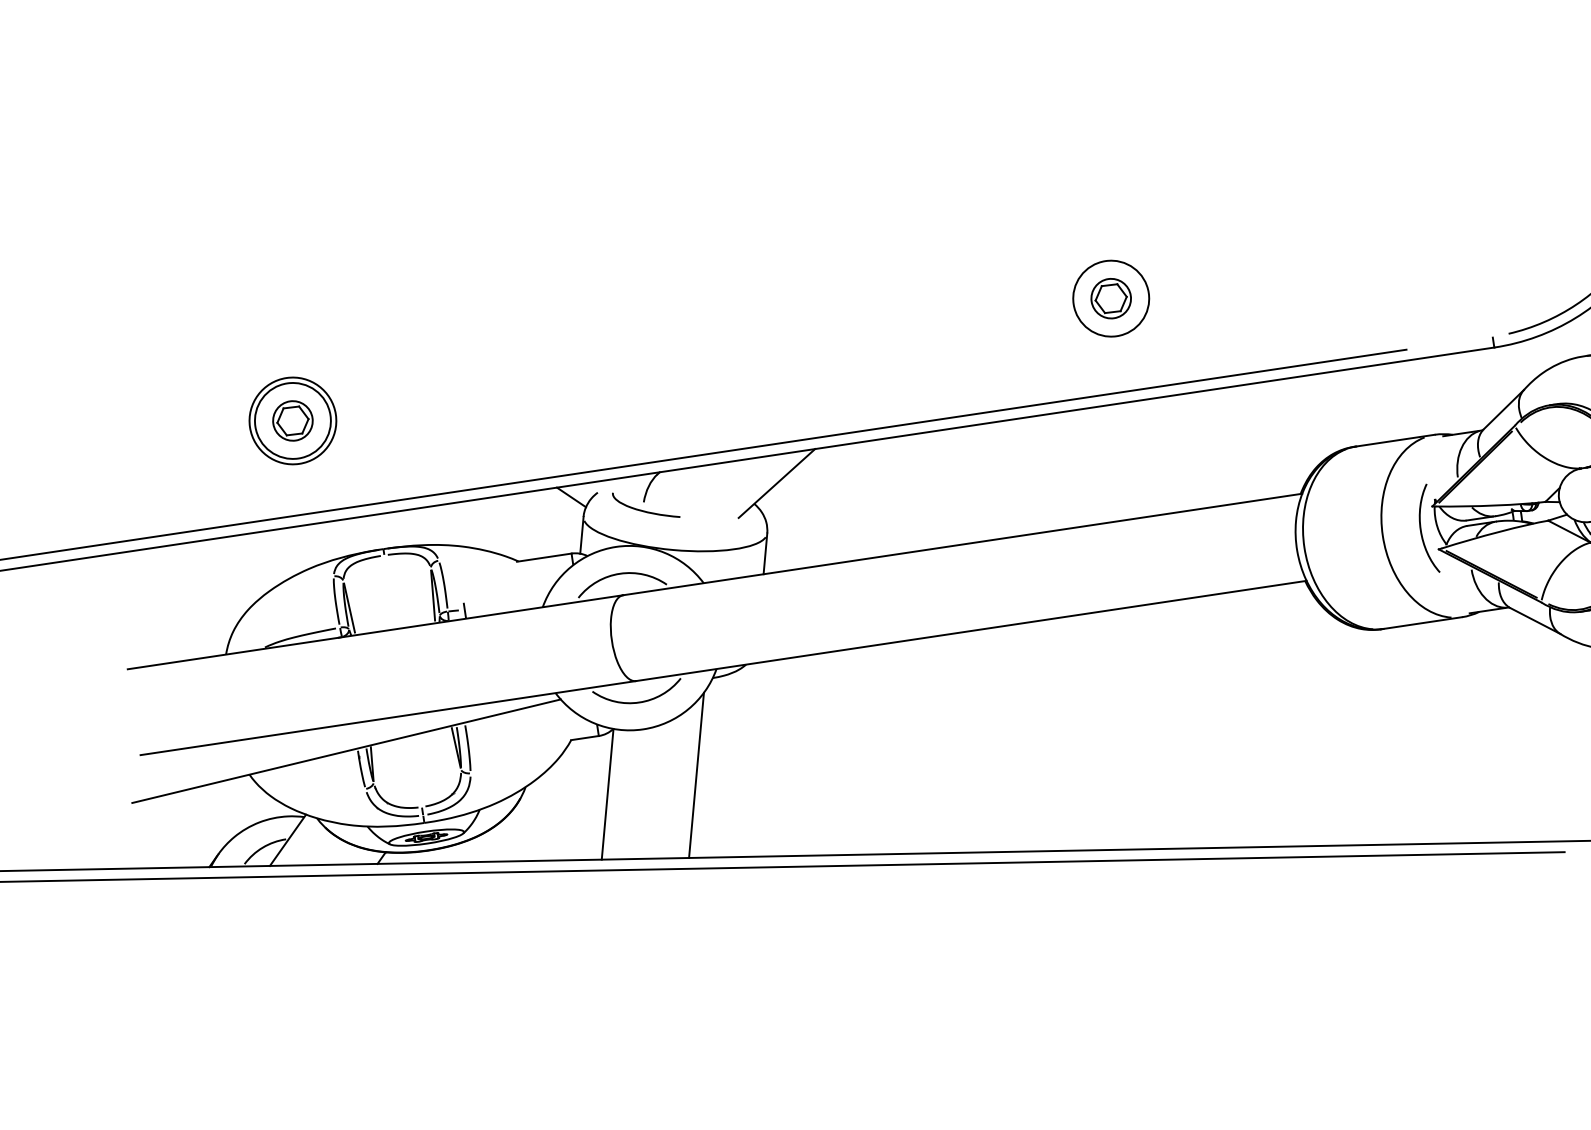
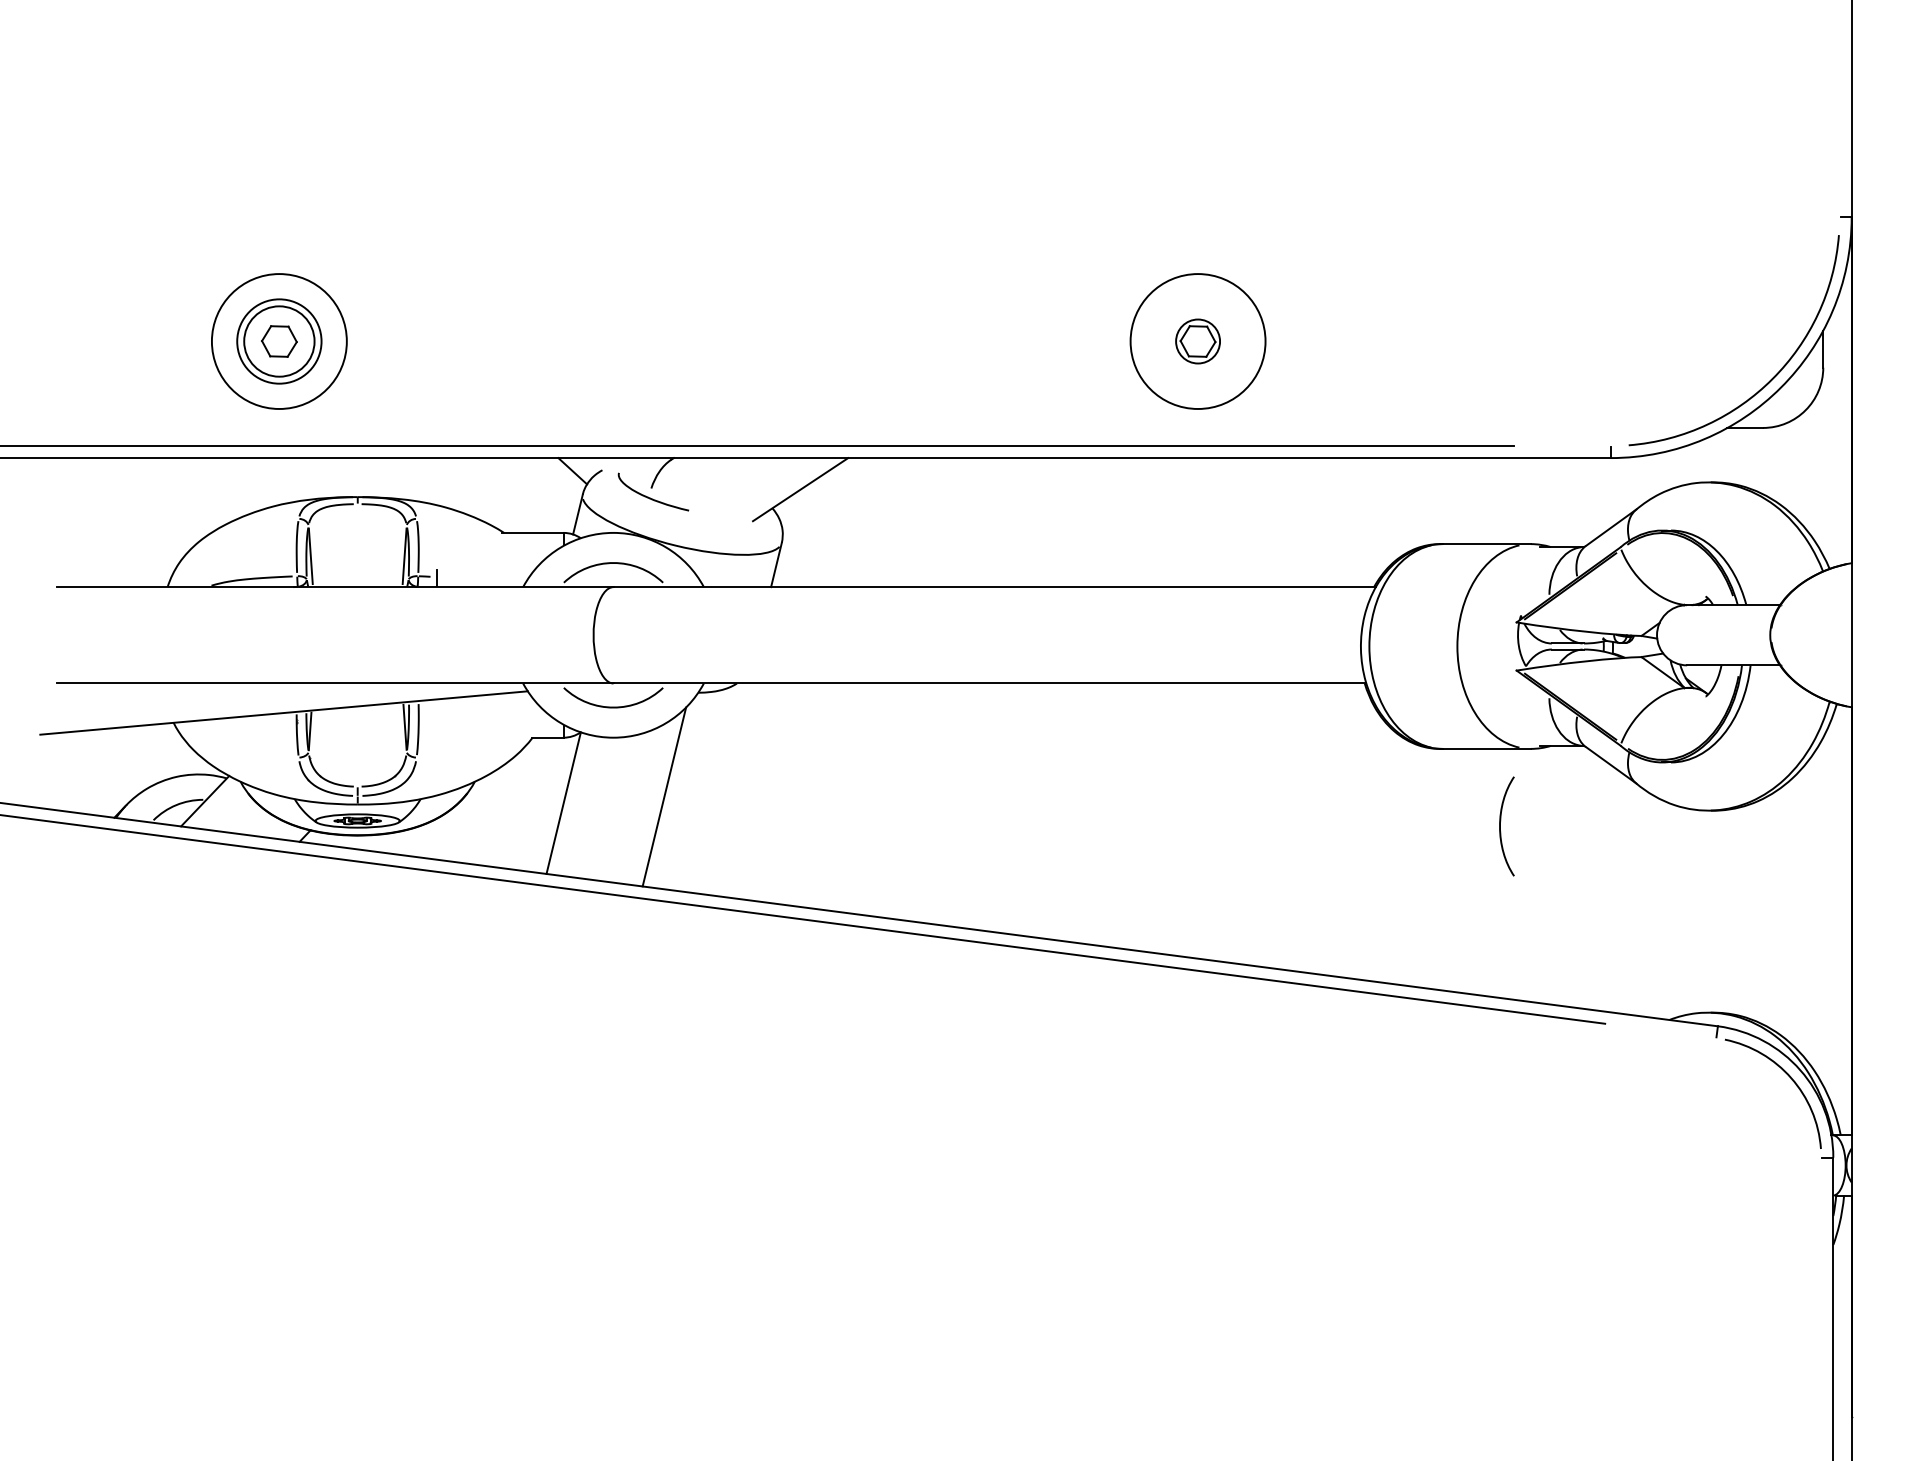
circle: (1110, 298) -> (1197, 341), size x1.6
circle: (293, 420) -> (279, 341), size x1.4
circle: (293, 420) -> (279, 341), size x1.6
curve: (1421, 530) -> (1500, 826), moved

